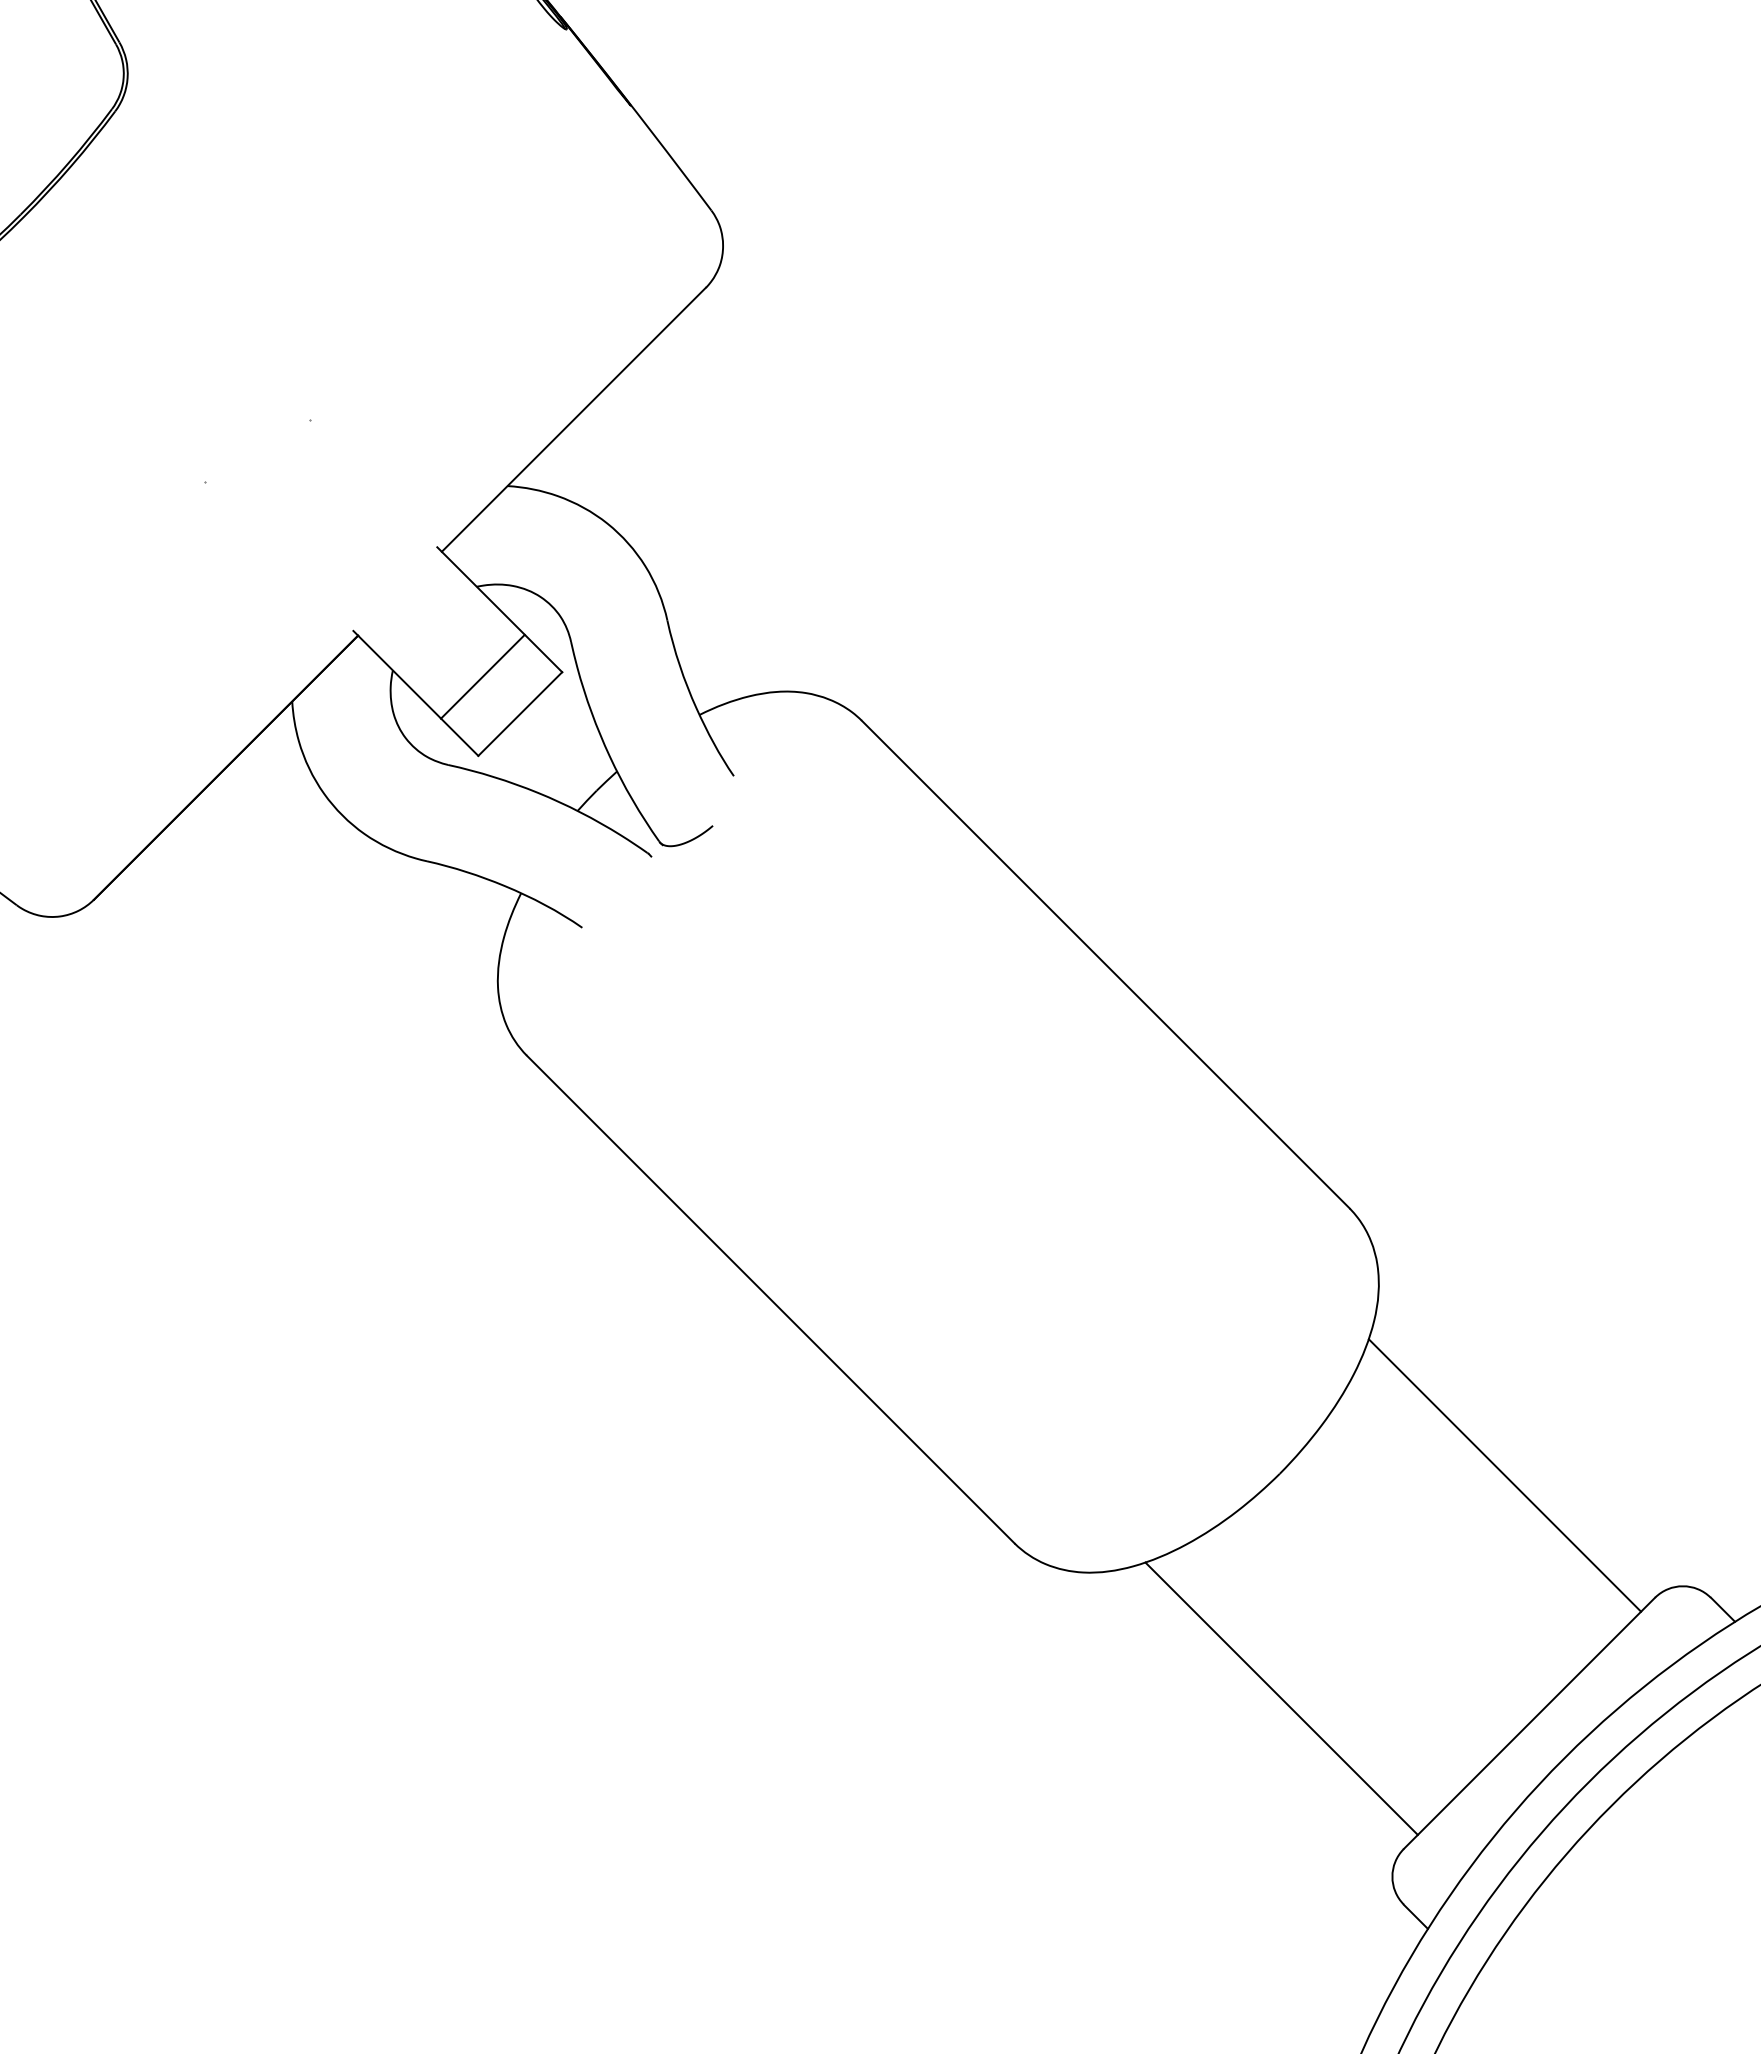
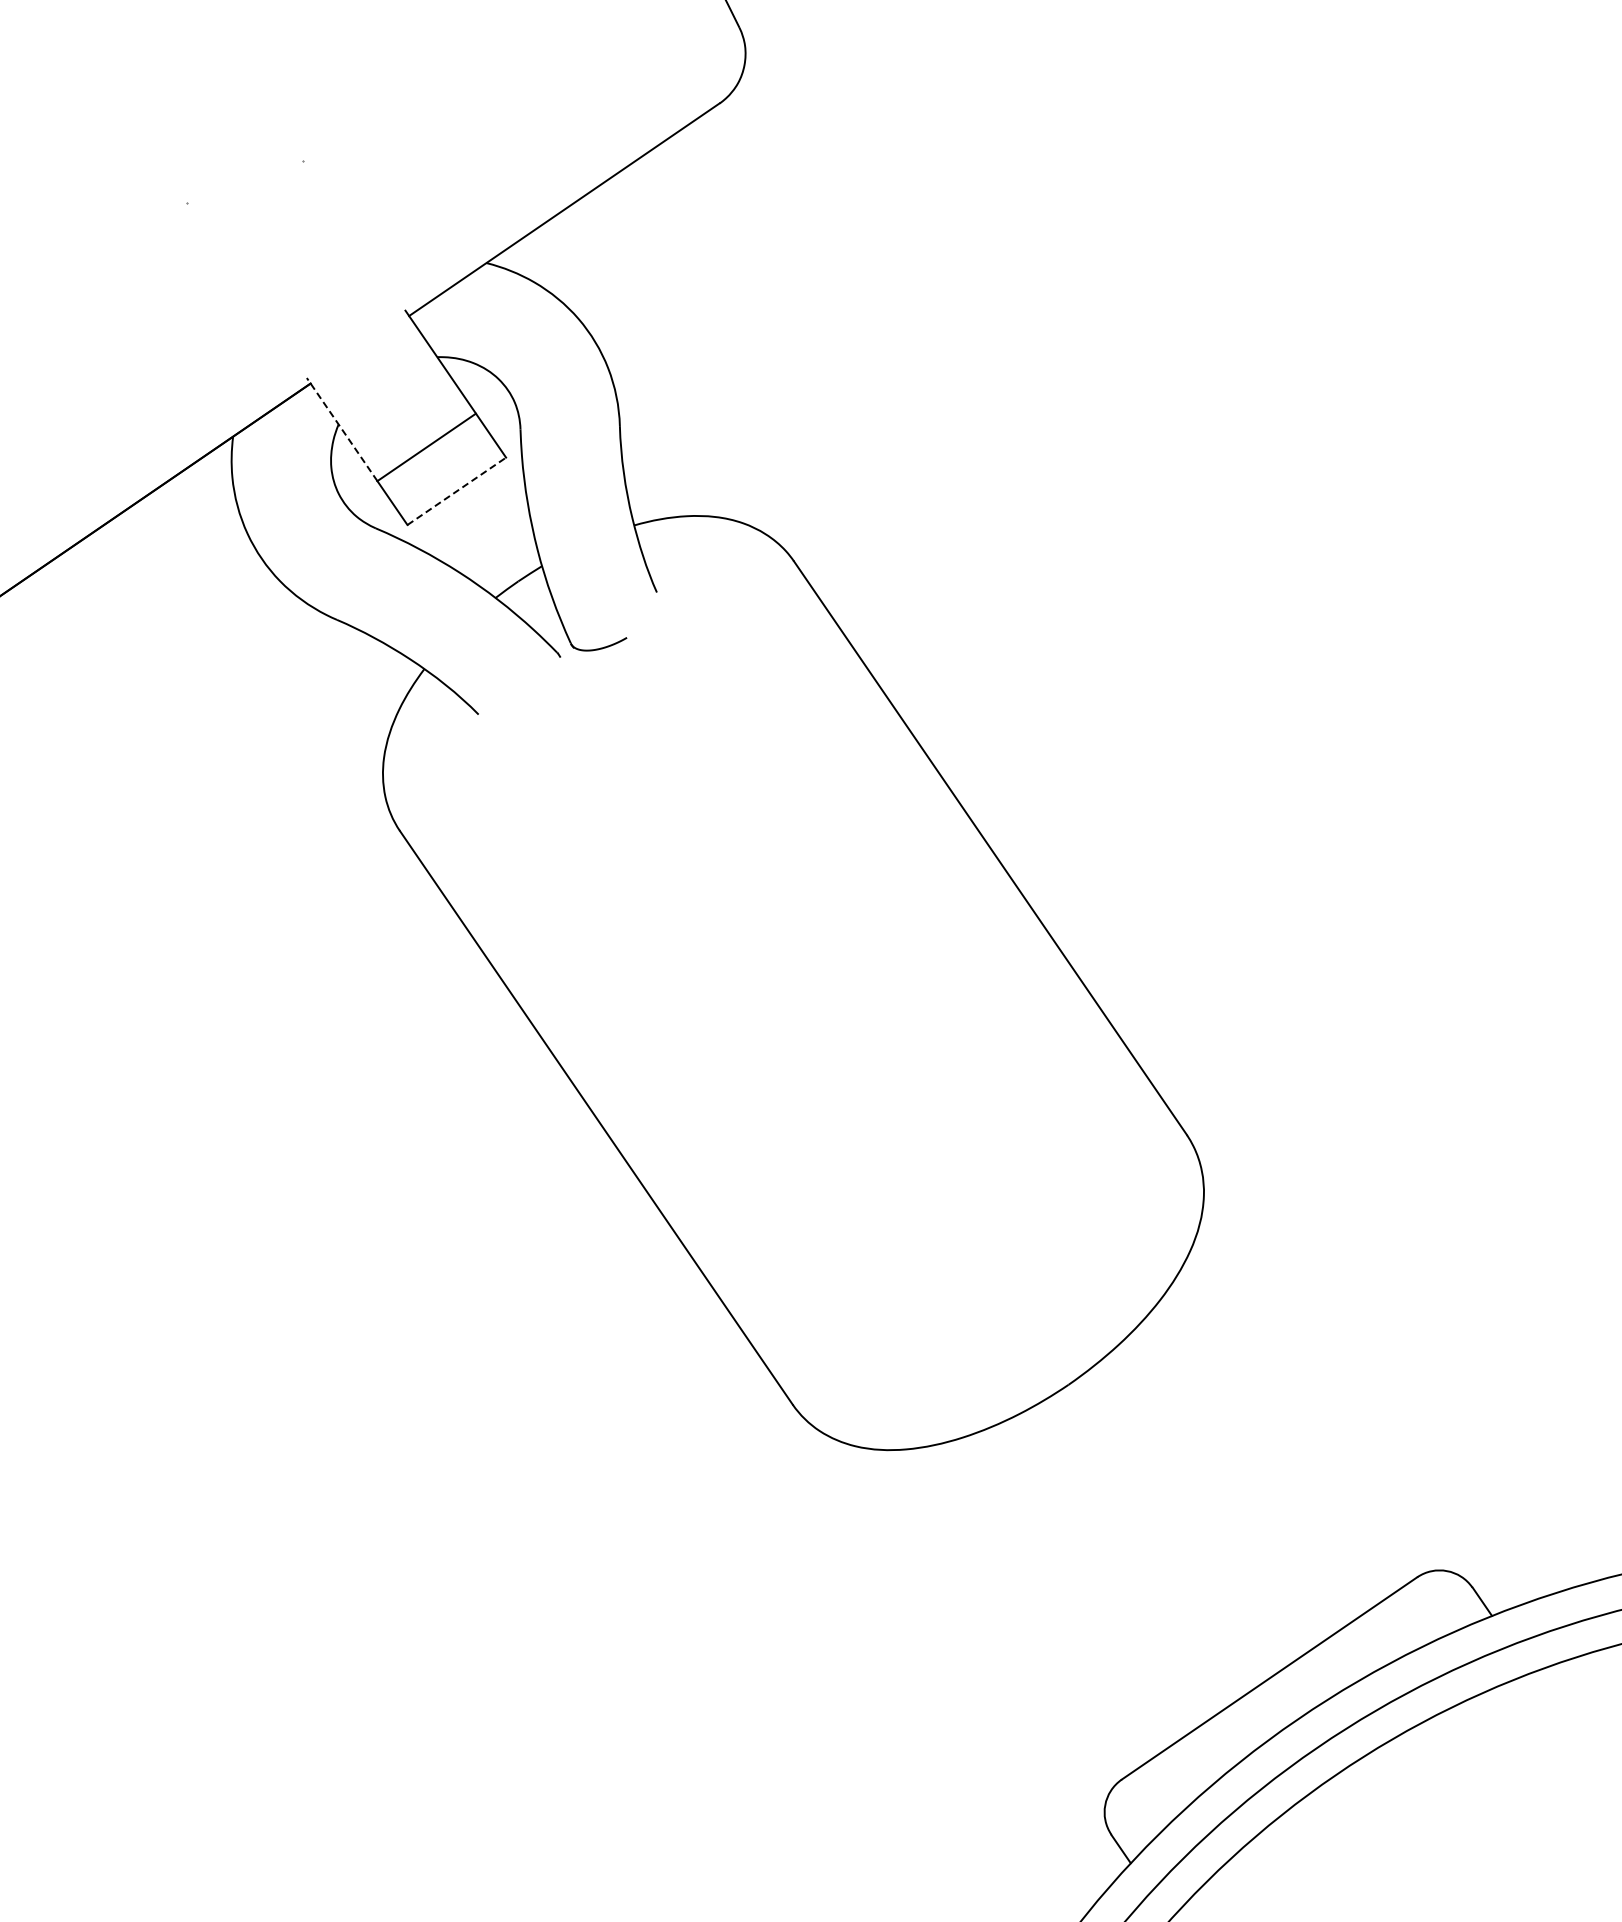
line: (397, 674) -> (342, 429), solid -> dashed
line: (520, 713) -> (457, 490), solid -> dashed
line: (1504, 1475) -> (1290, 1428), removed
line: (1281, 1698) -> (1028, 1607), removed

